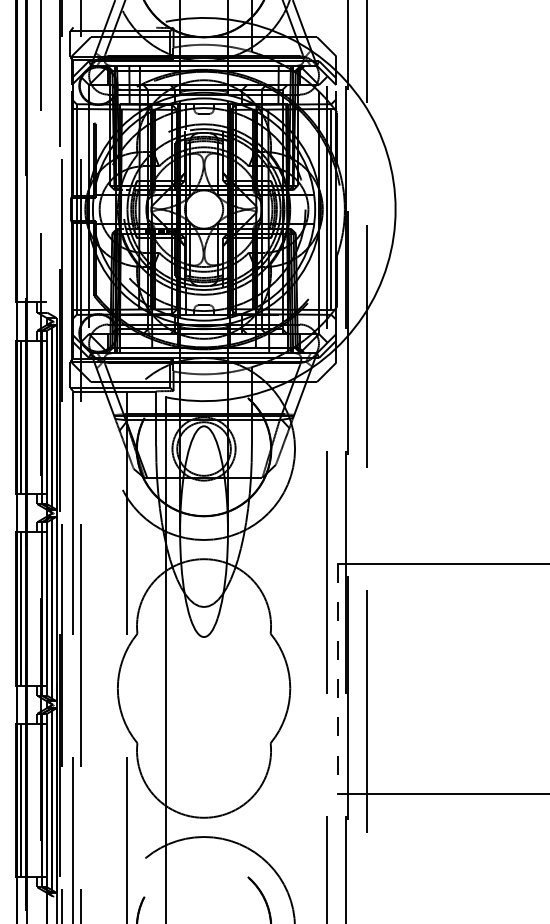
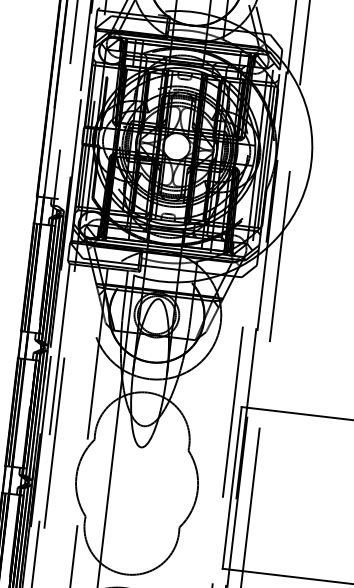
line: (338, 678) -> (232, 487), dashed -> solid

